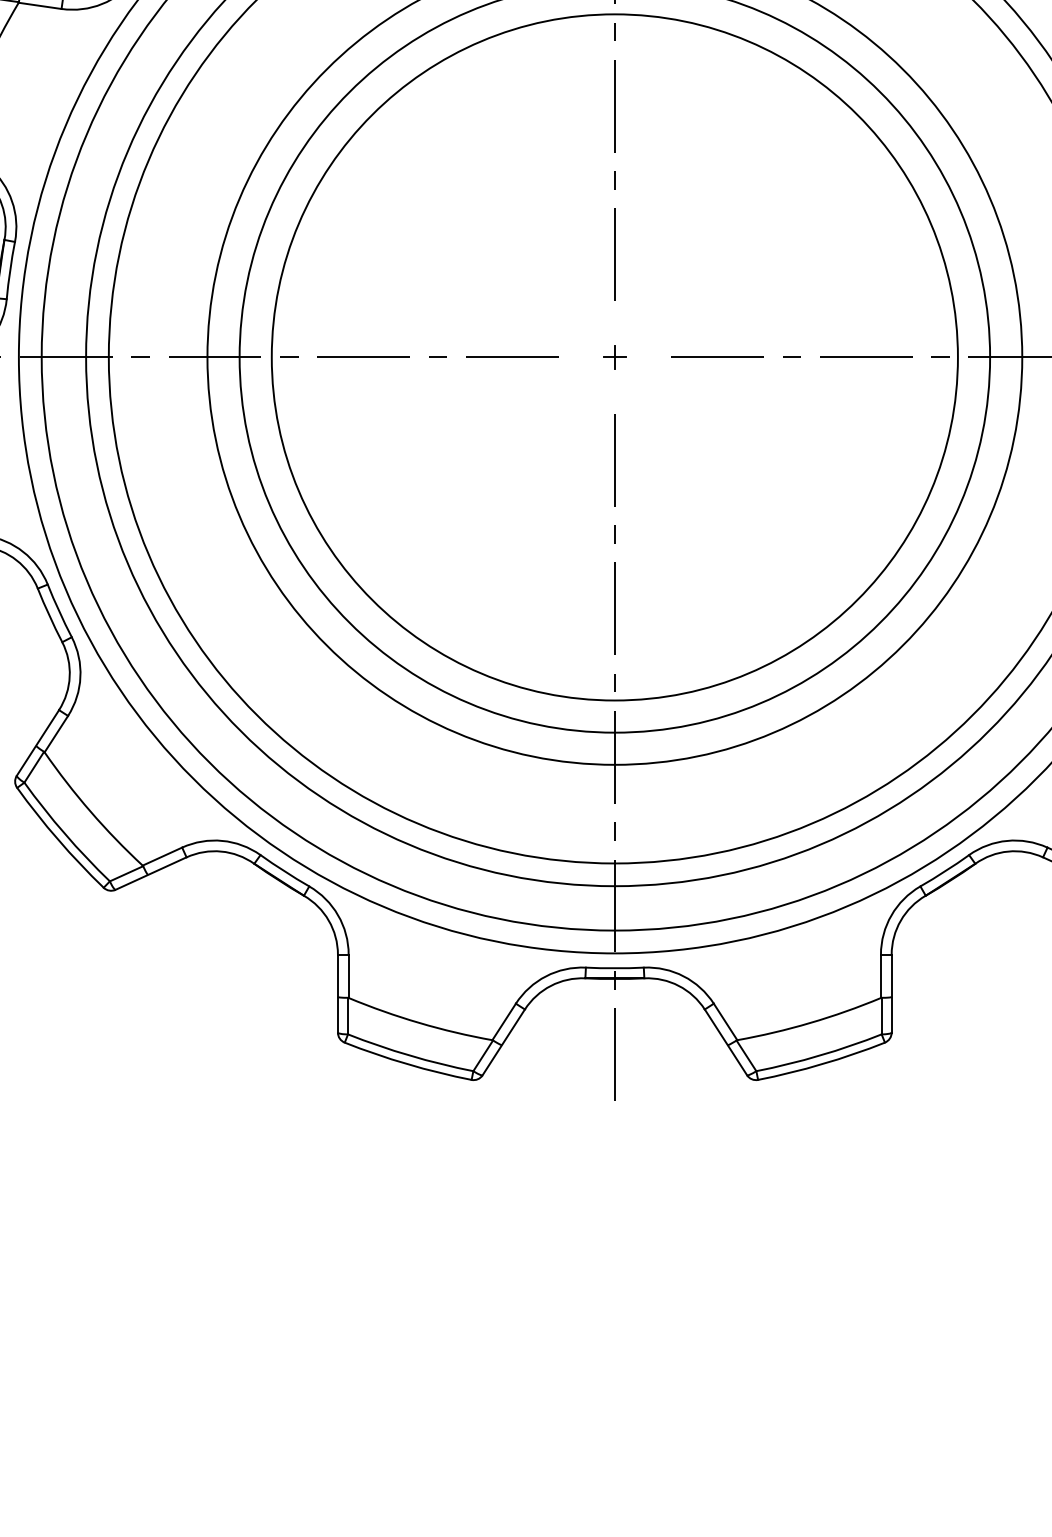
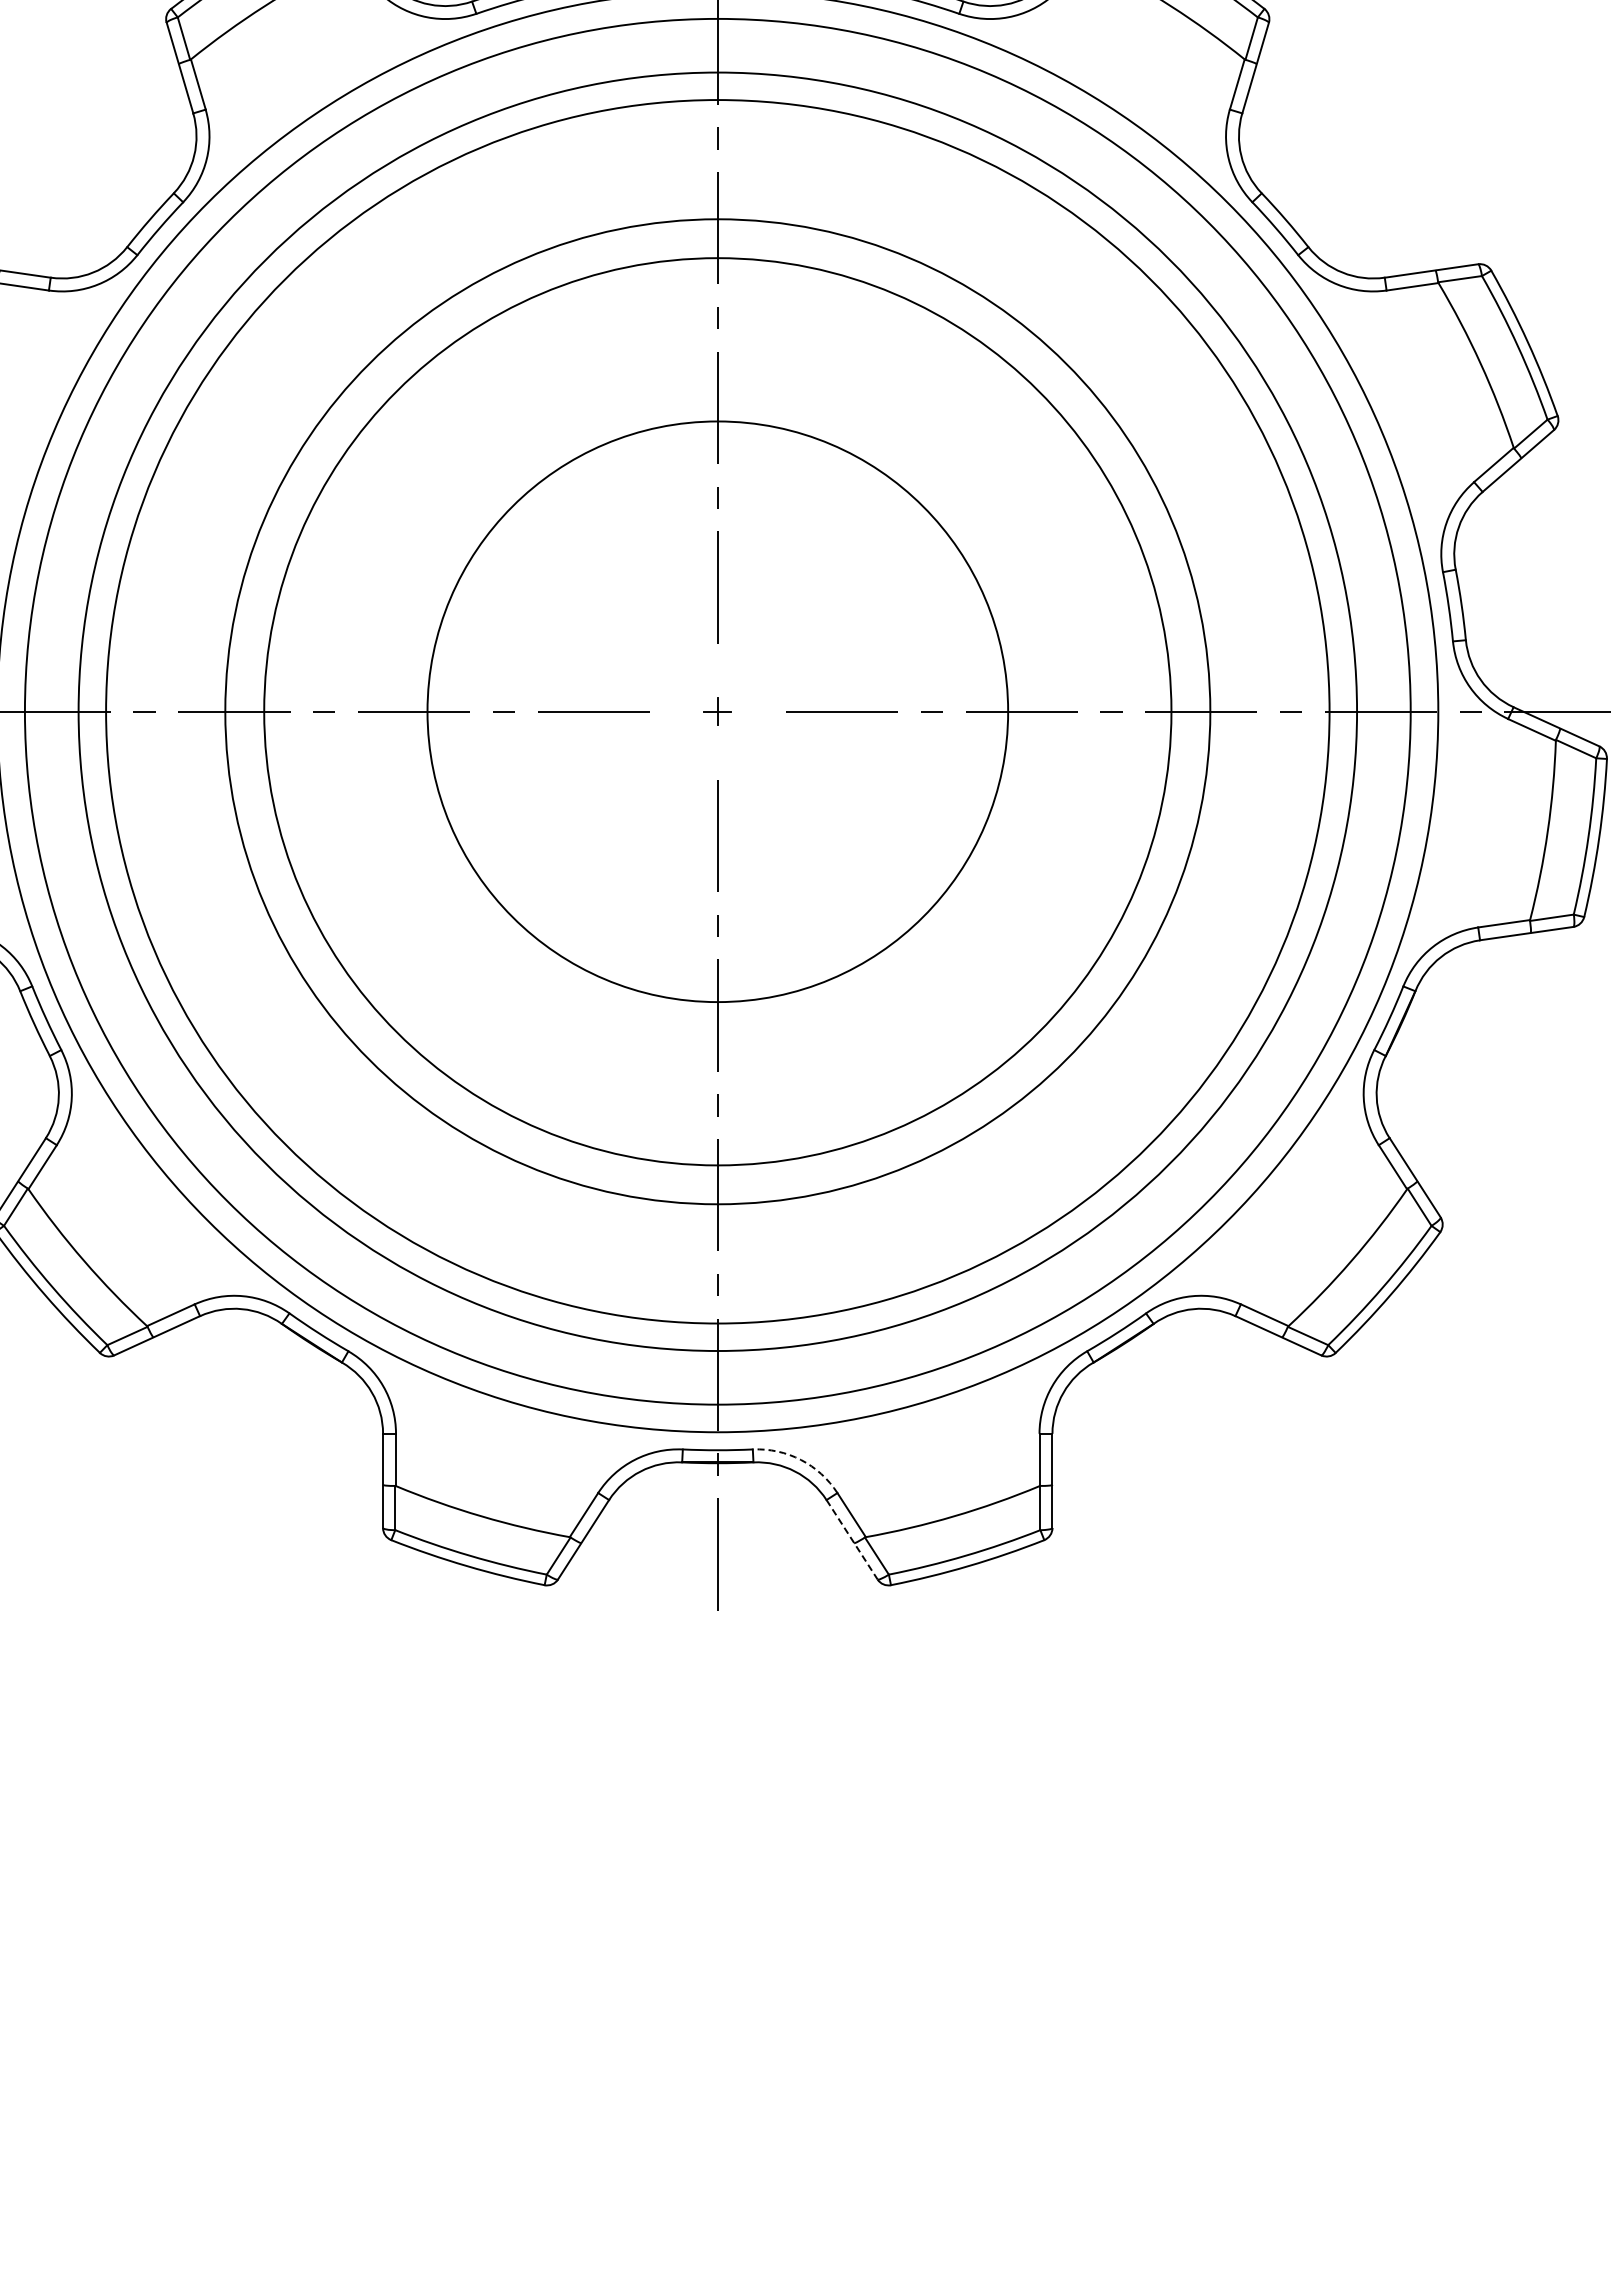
circle: (614, 357) -> (717, 711), size x0.7
arc: (684, 975) -> (801, 1459), solid -> dashed
line: (726, 1042) -> (852, 1540), solid -> dashed

